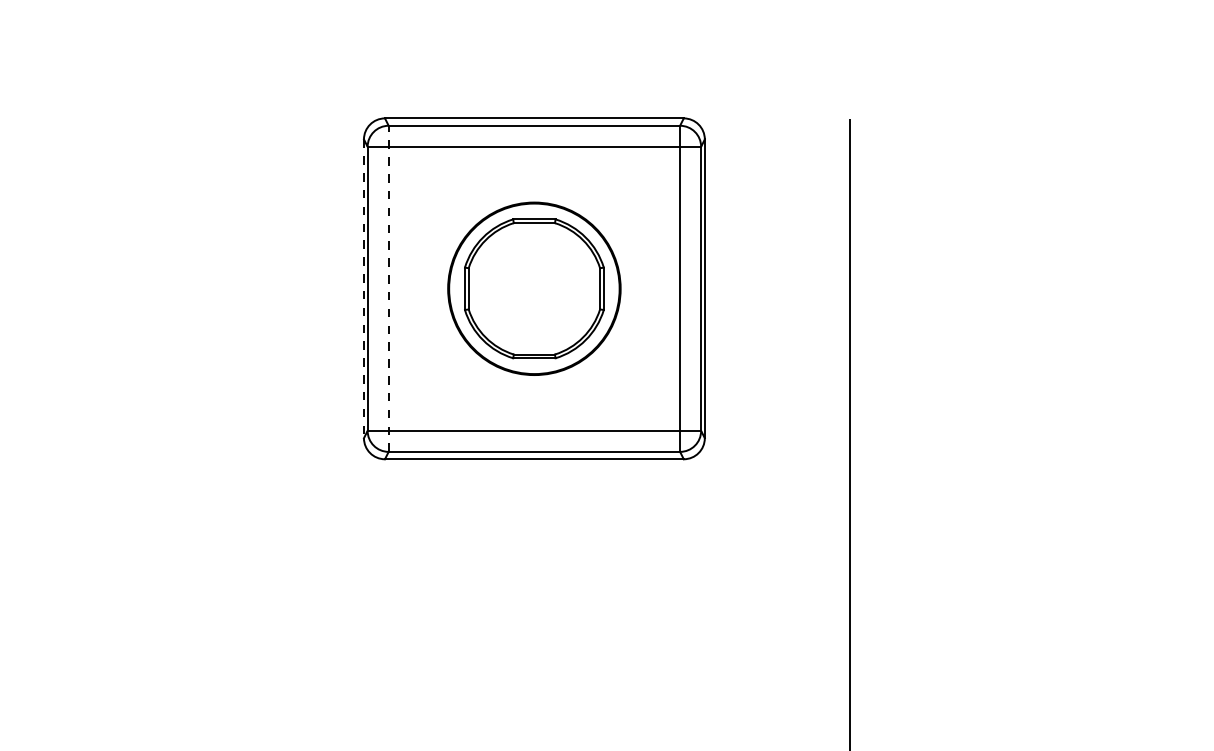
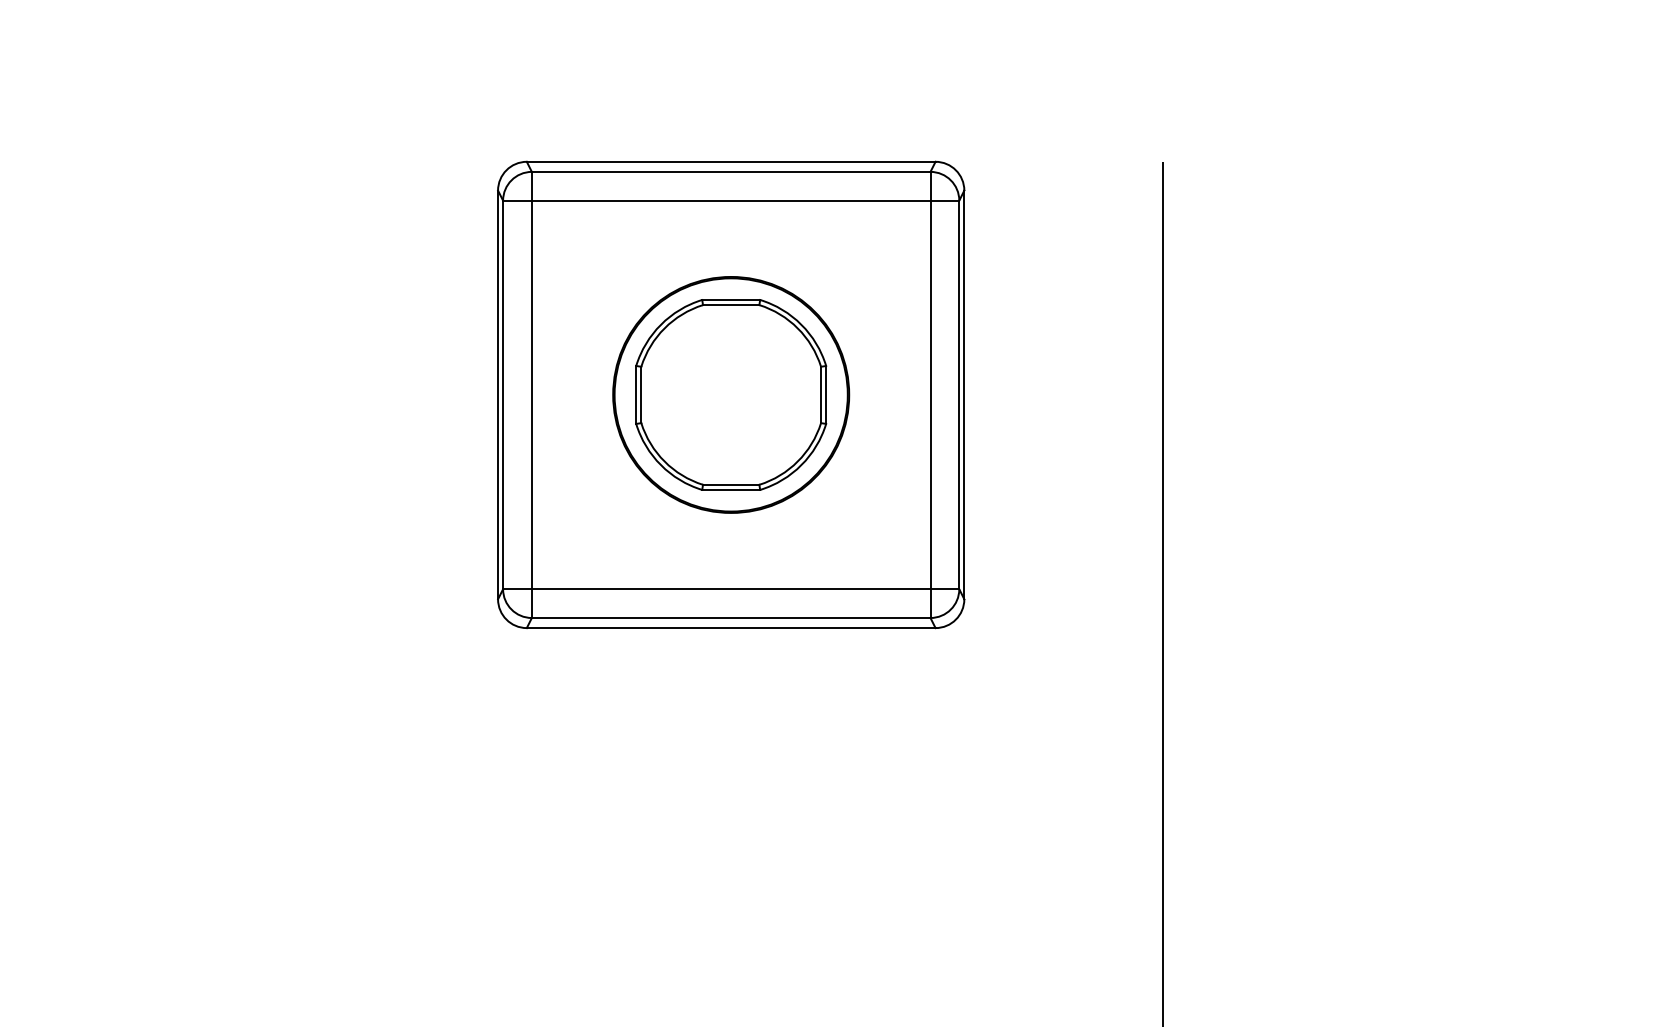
line: (388, 288) -> (531, 394), dashed -> solid
line: (363, 289) -> (497, 395), dashed -> solid

